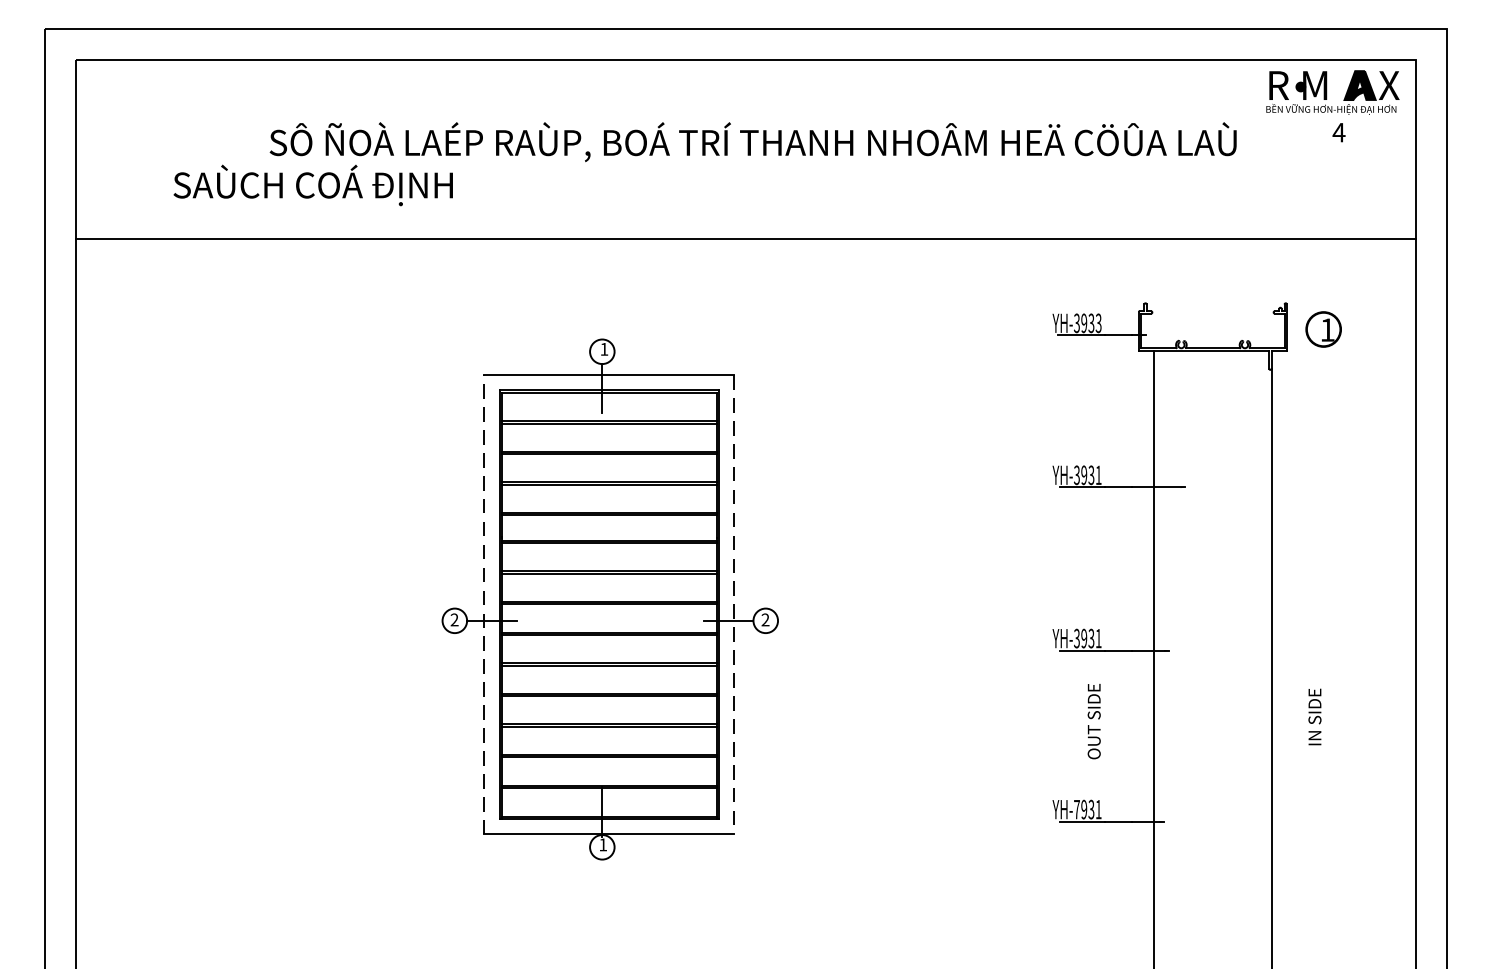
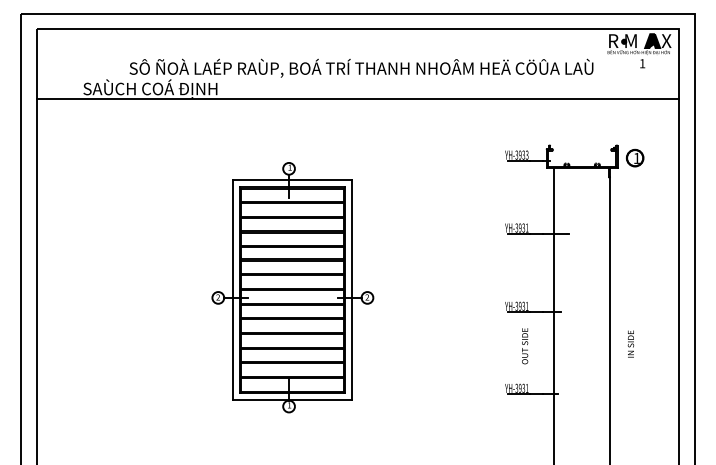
text: (1339, 132) -> (642, 63), 4 -> 1
line: (744, 238) -> (357, 98), moved
line: (484, 603) -> (232, 289), dashed -> solid
line: (734, 605) -> (352, 290), dashed -> solid
text: (1076, 809) -> (516, 388), YH-7931 -> YH-3931

